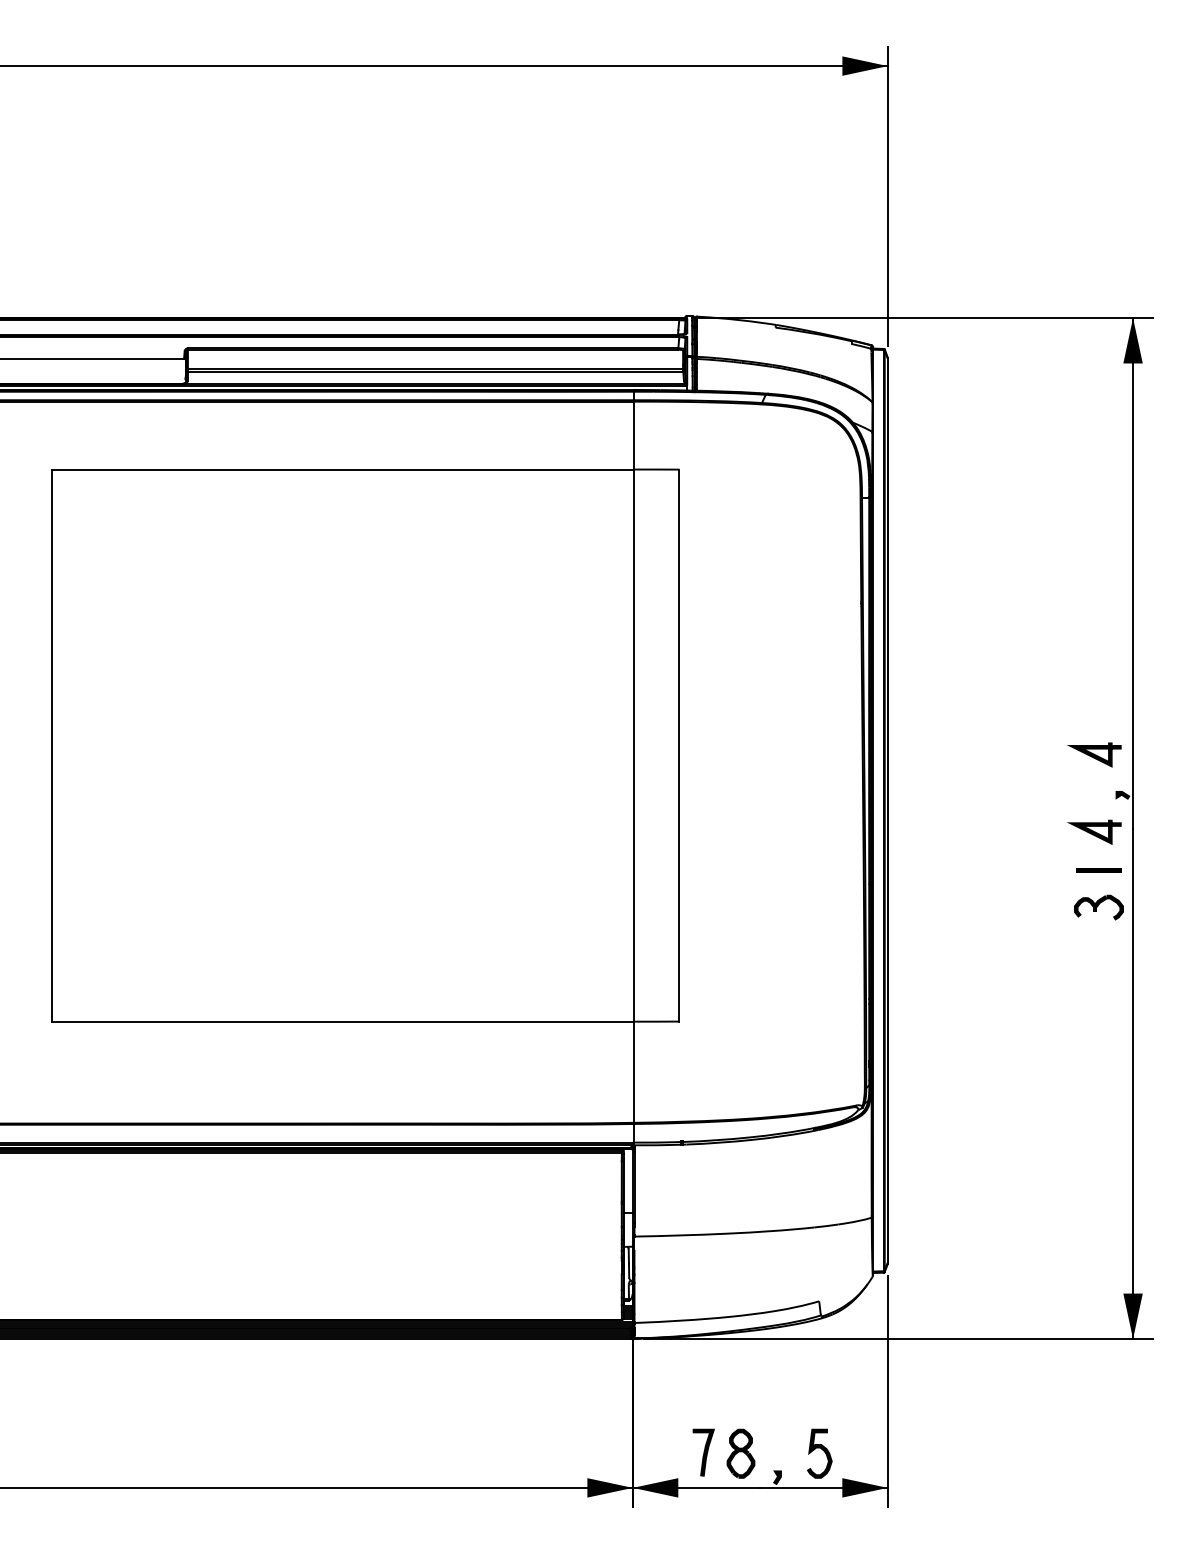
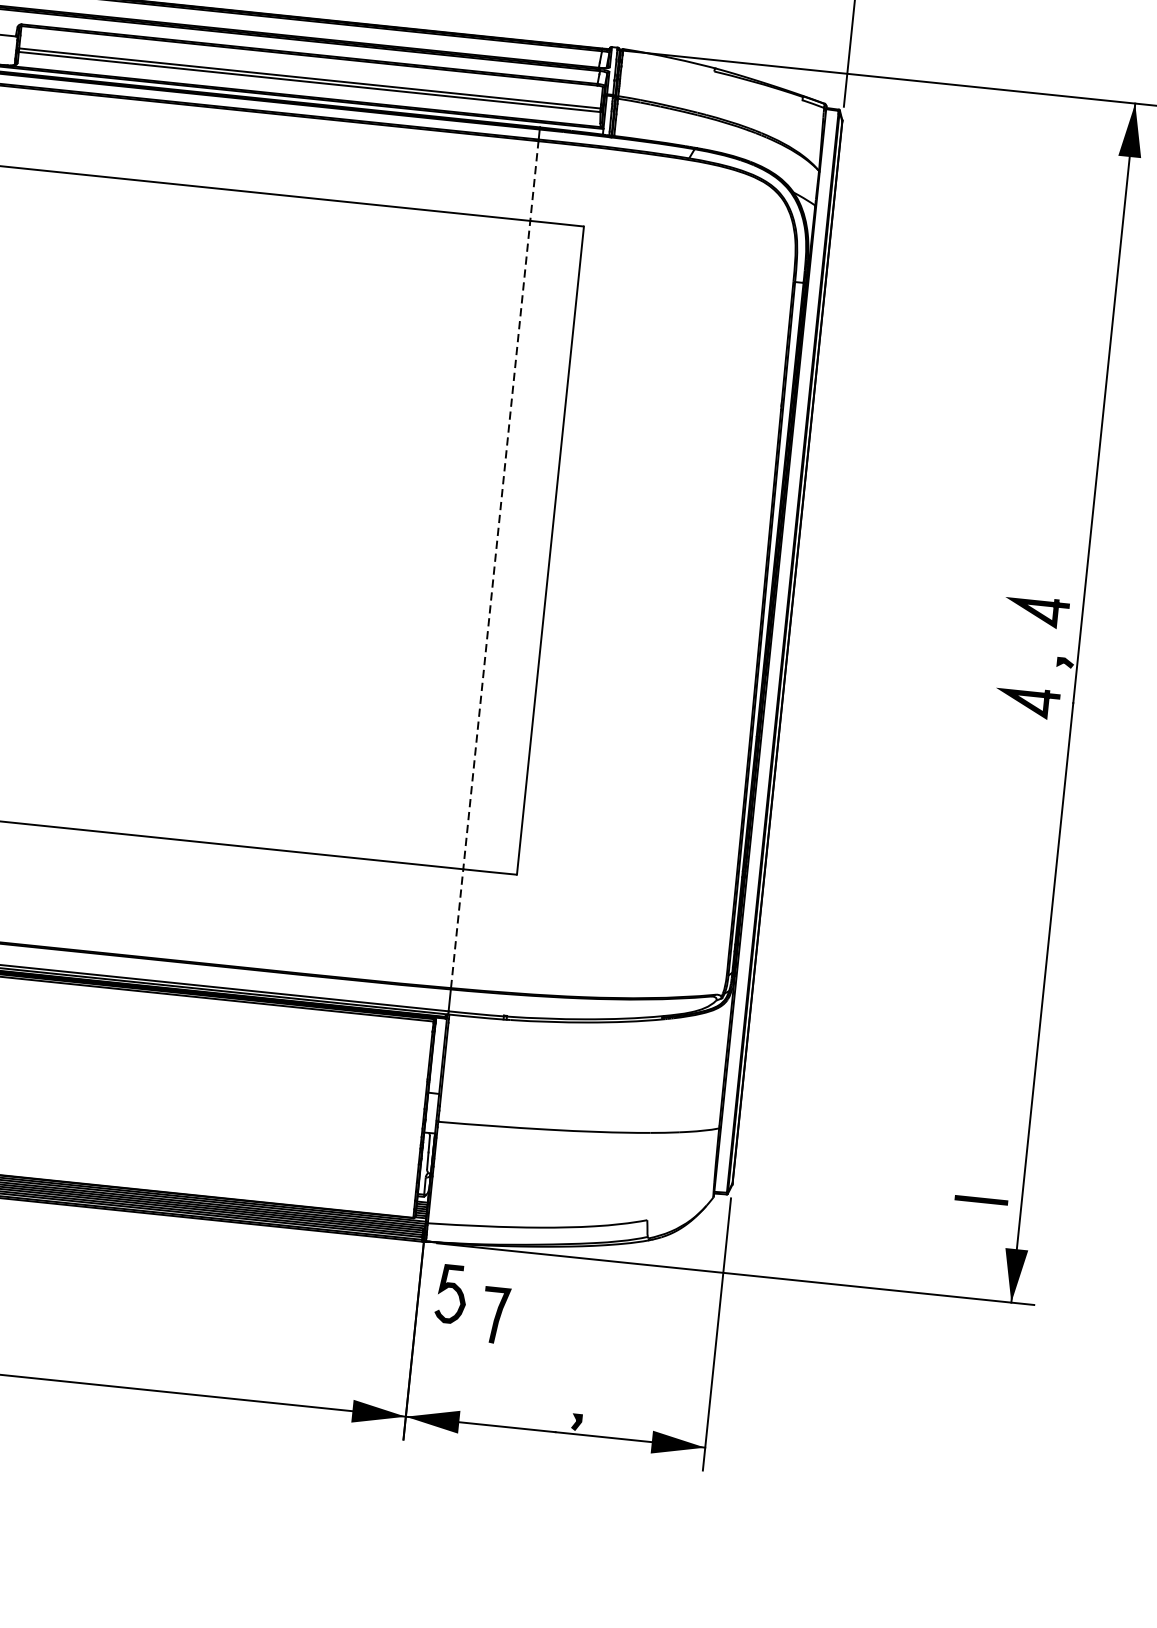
line: (633, 762) -> (494, 564), solid -> dashed
line: (1098, 870) -> (980, 1200), moved
part: (1098, 907) -> (1023, 791), removed
curve: (822, 1450) -> (455, 1290), moved
curve: (703, 1452) -> (495, 1315), moved
part: (740, 1453) -> (536, 1389), removed

